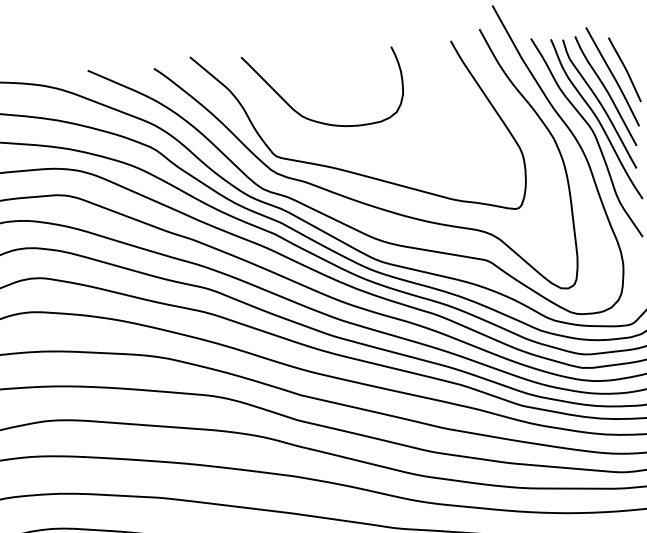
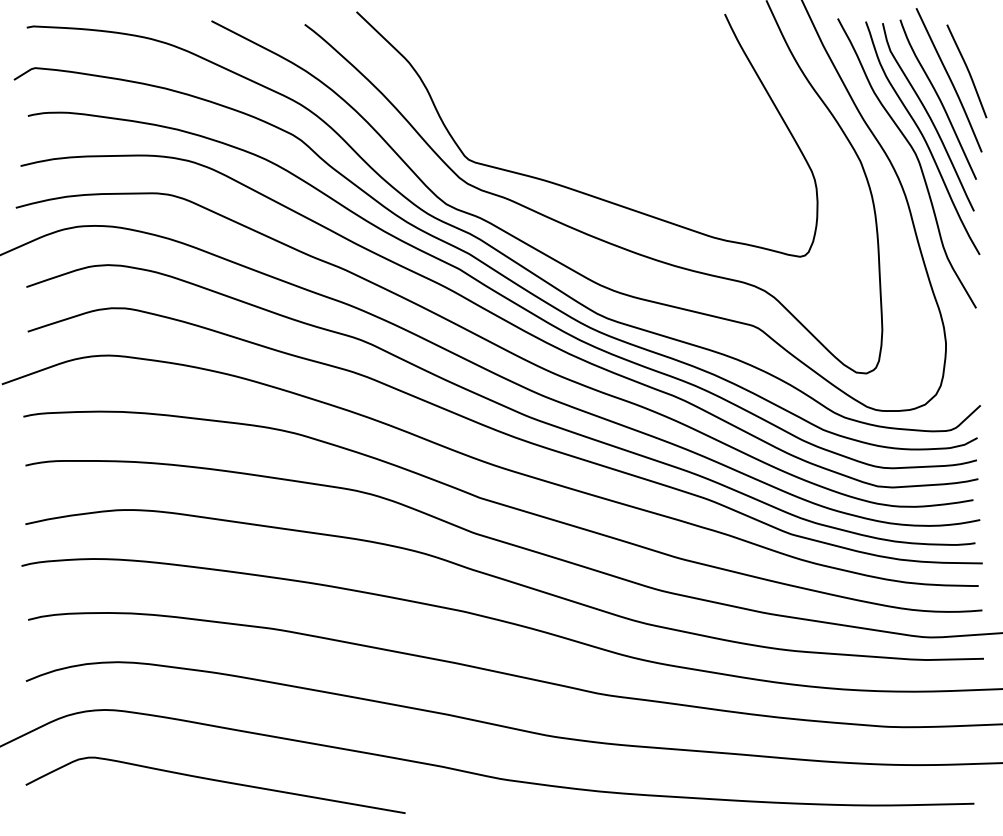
curve: (314, 120) -> (525, 112), removed

